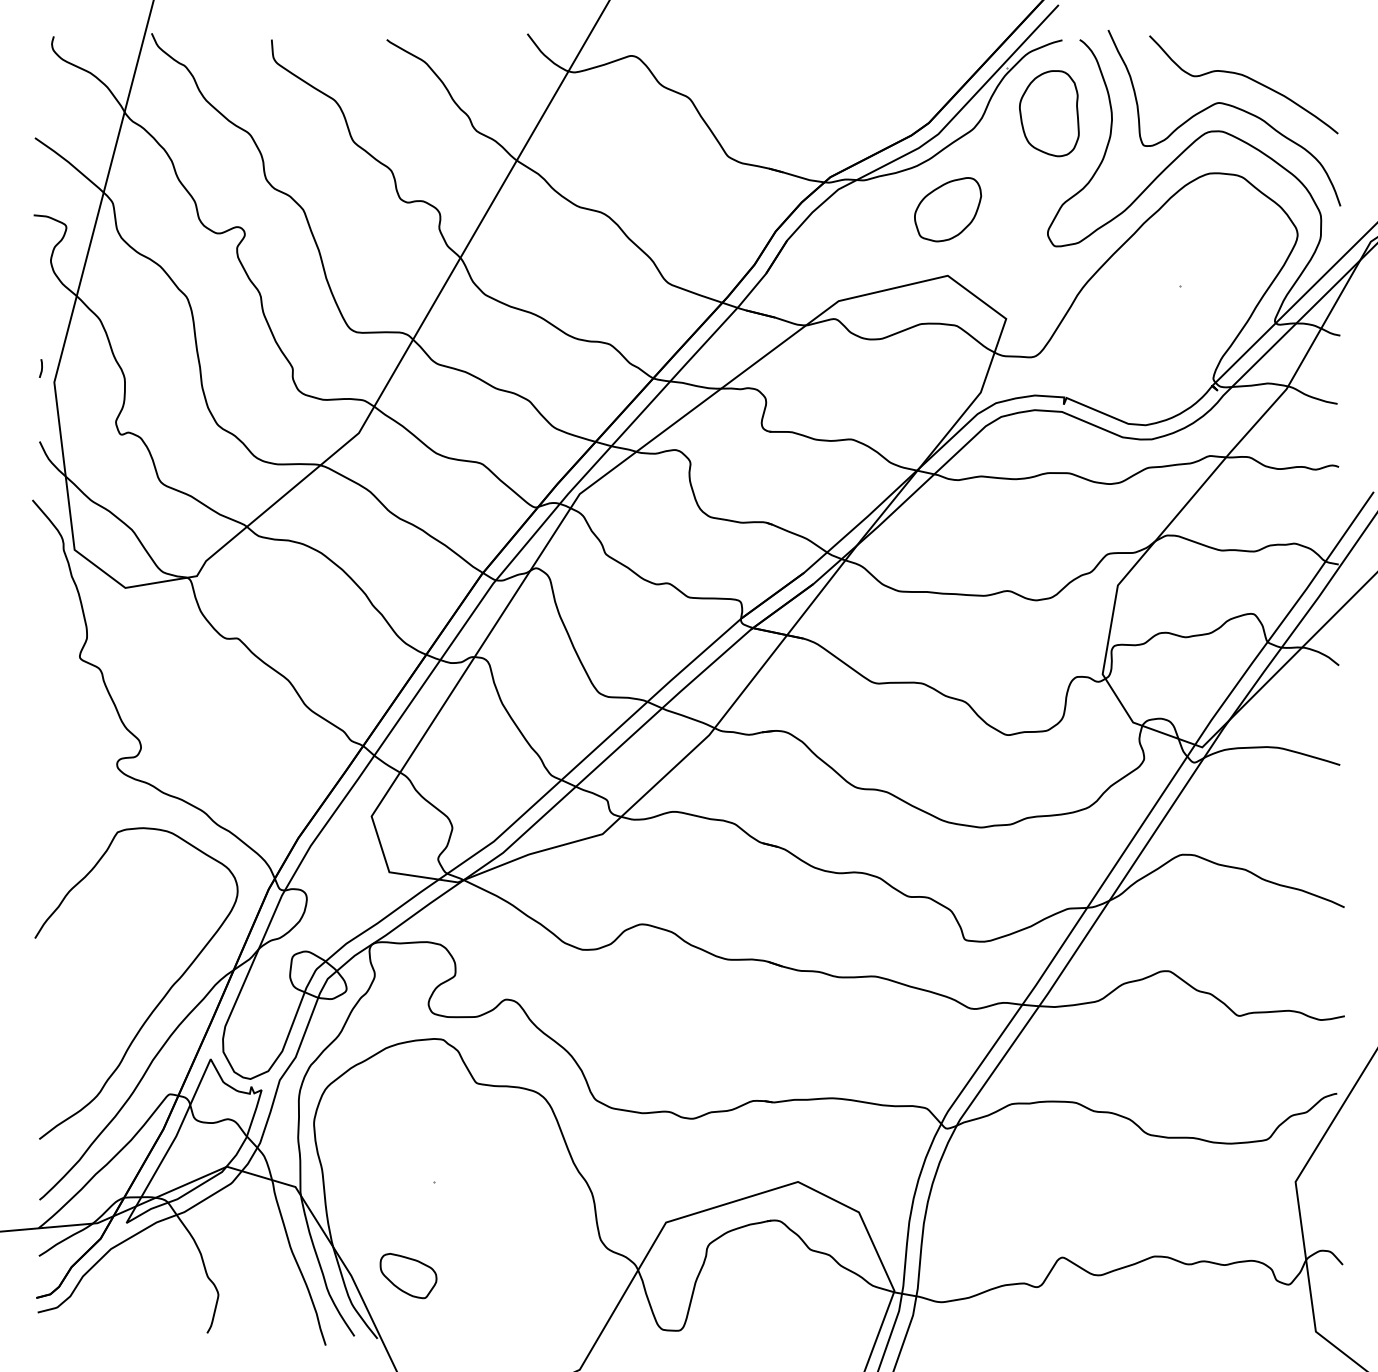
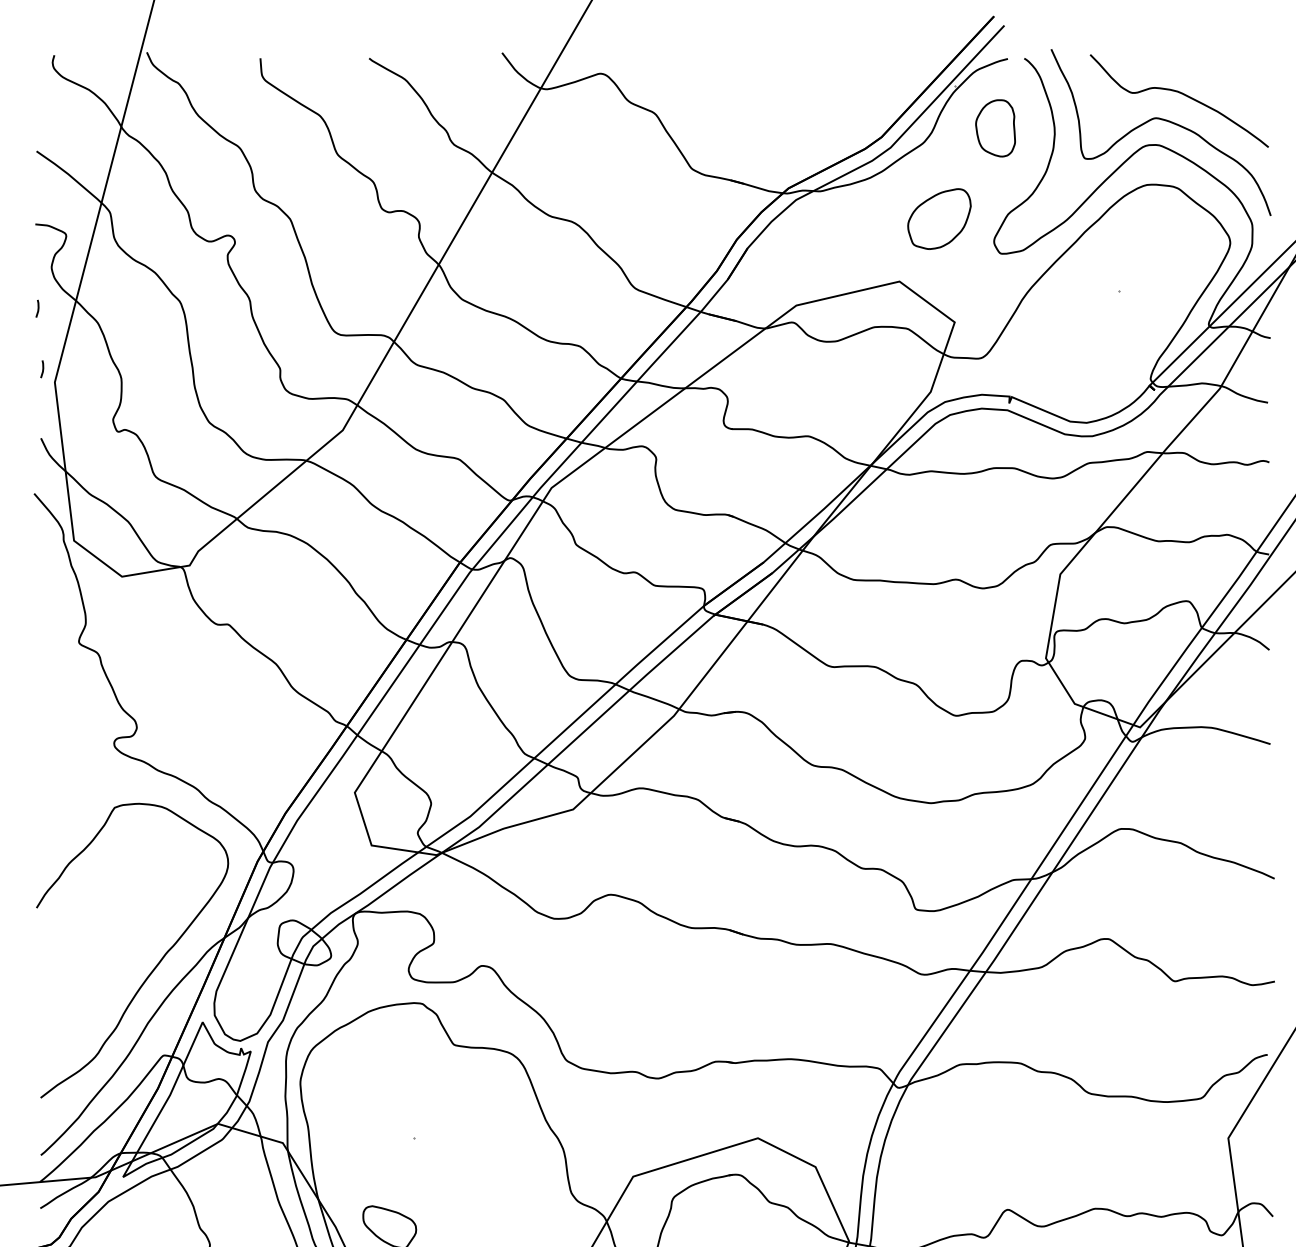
part: (1049, 113) -> (995, 128), size x0.7
part: (948, 209) -> (939, 218), moved
line: (36, 304) -> (37, 308), added

